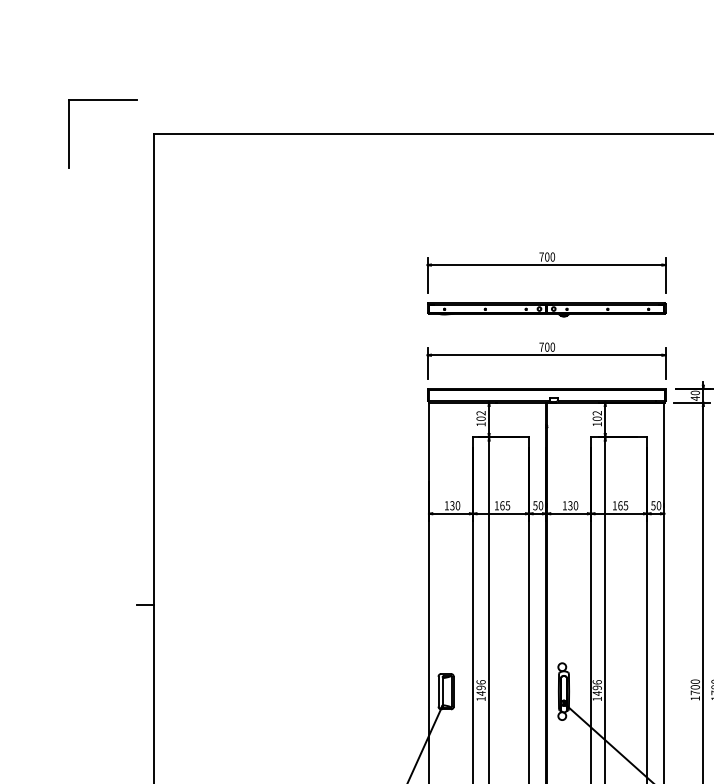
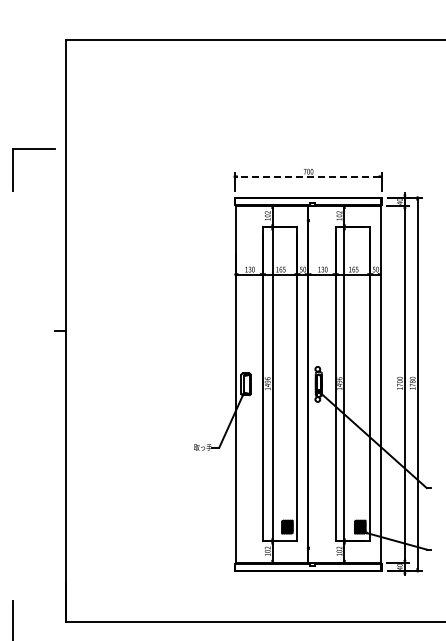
part: (101, 100) -> (33, 149), moved
part: (545, 301) -> (307, 143), removed
line: (545, 354) -> (307, 176), solid -> dashed

